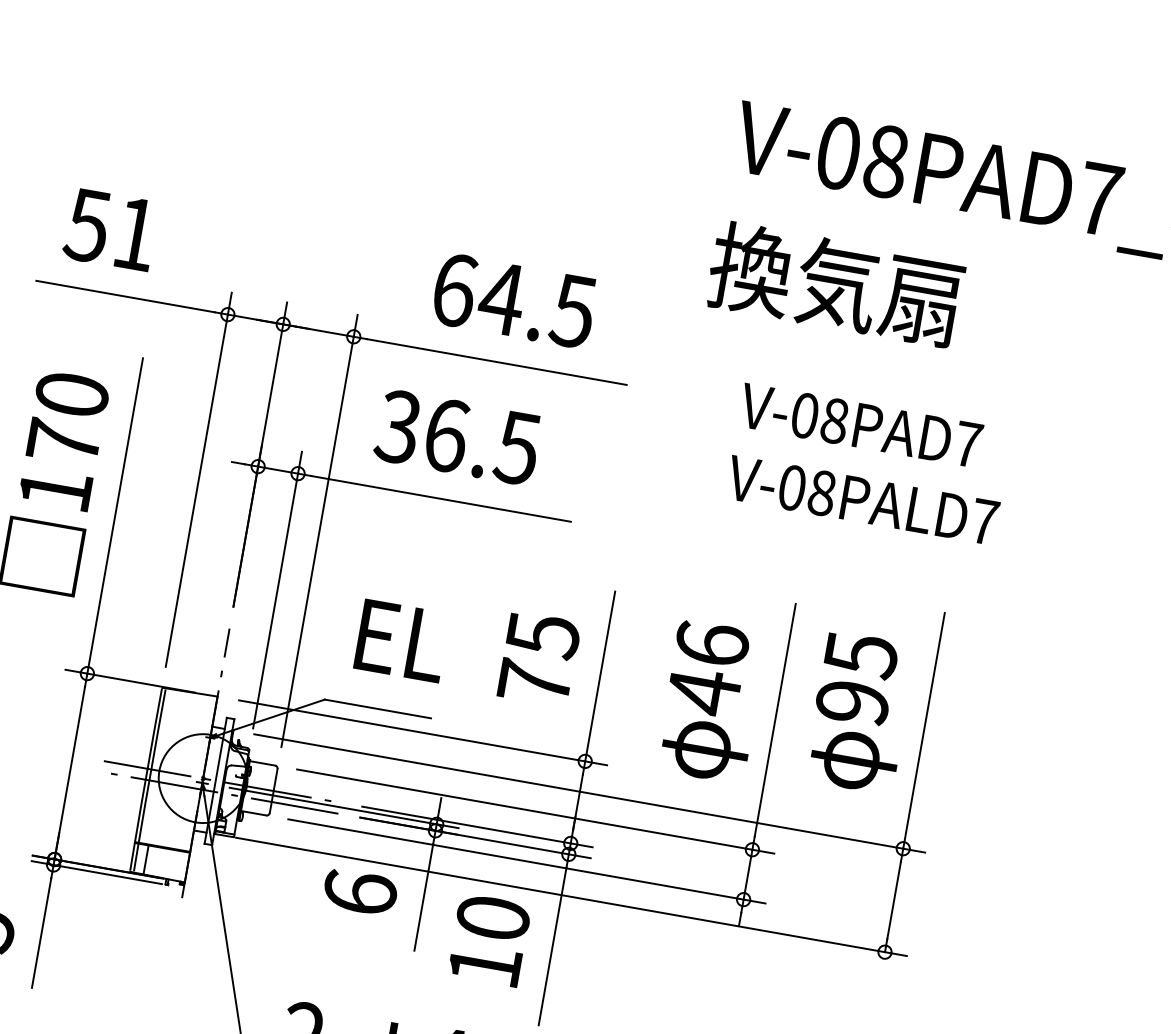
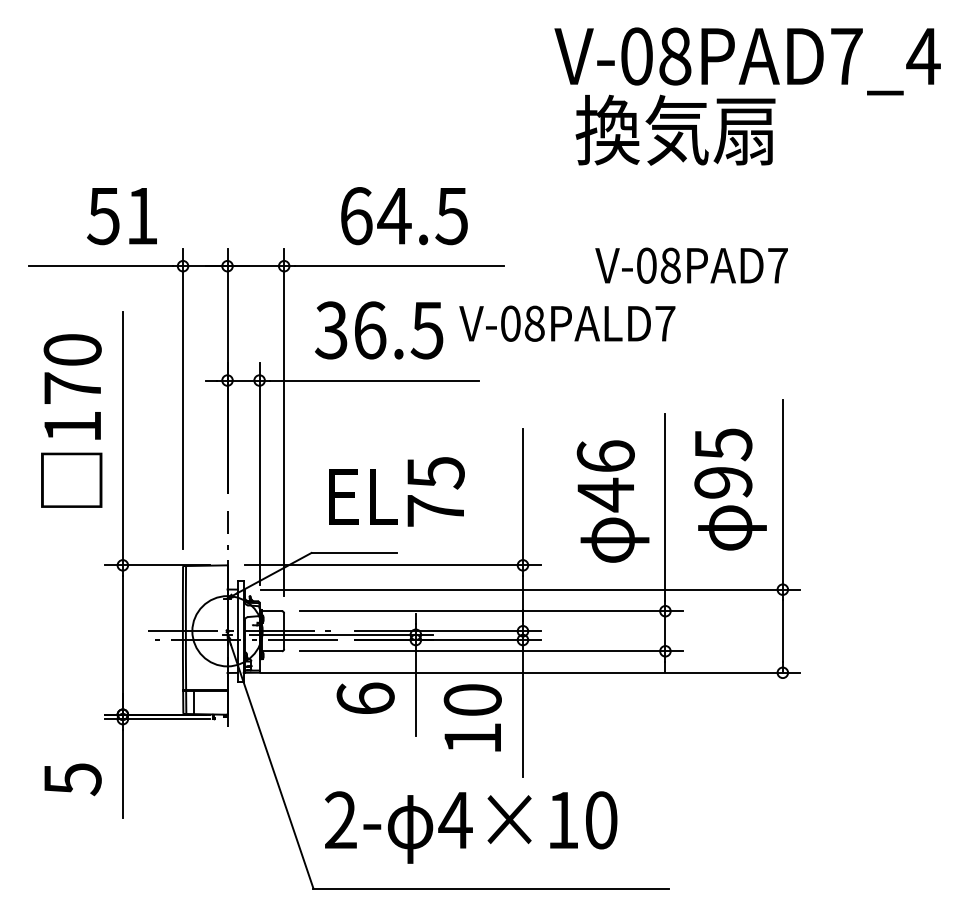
text: (109, 230) -> (121, 216), moved
text: (835, 283) -> (675, 129), moved
text: (862, 500) -> (567, 323), moved
text: (538, 658) -> (435, 491), moved

